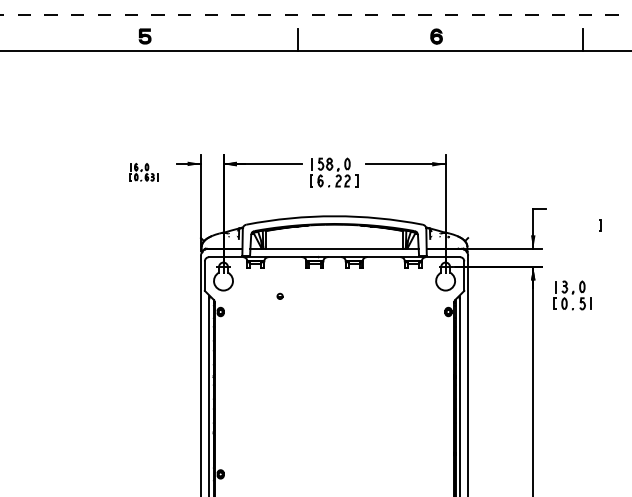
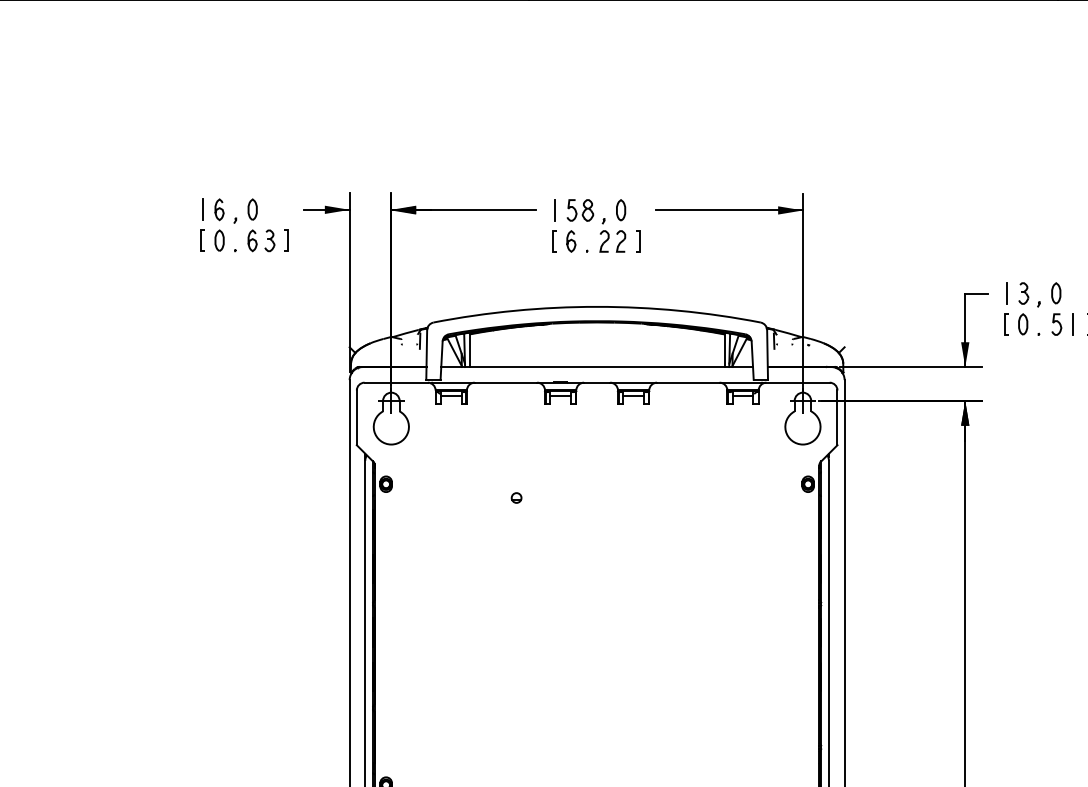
part: (144, 172) -> (244, 225), size x1.67
part: (279, 295) -> (515, 496), moved
part: (572, 295) -> (1038, 309), moved

